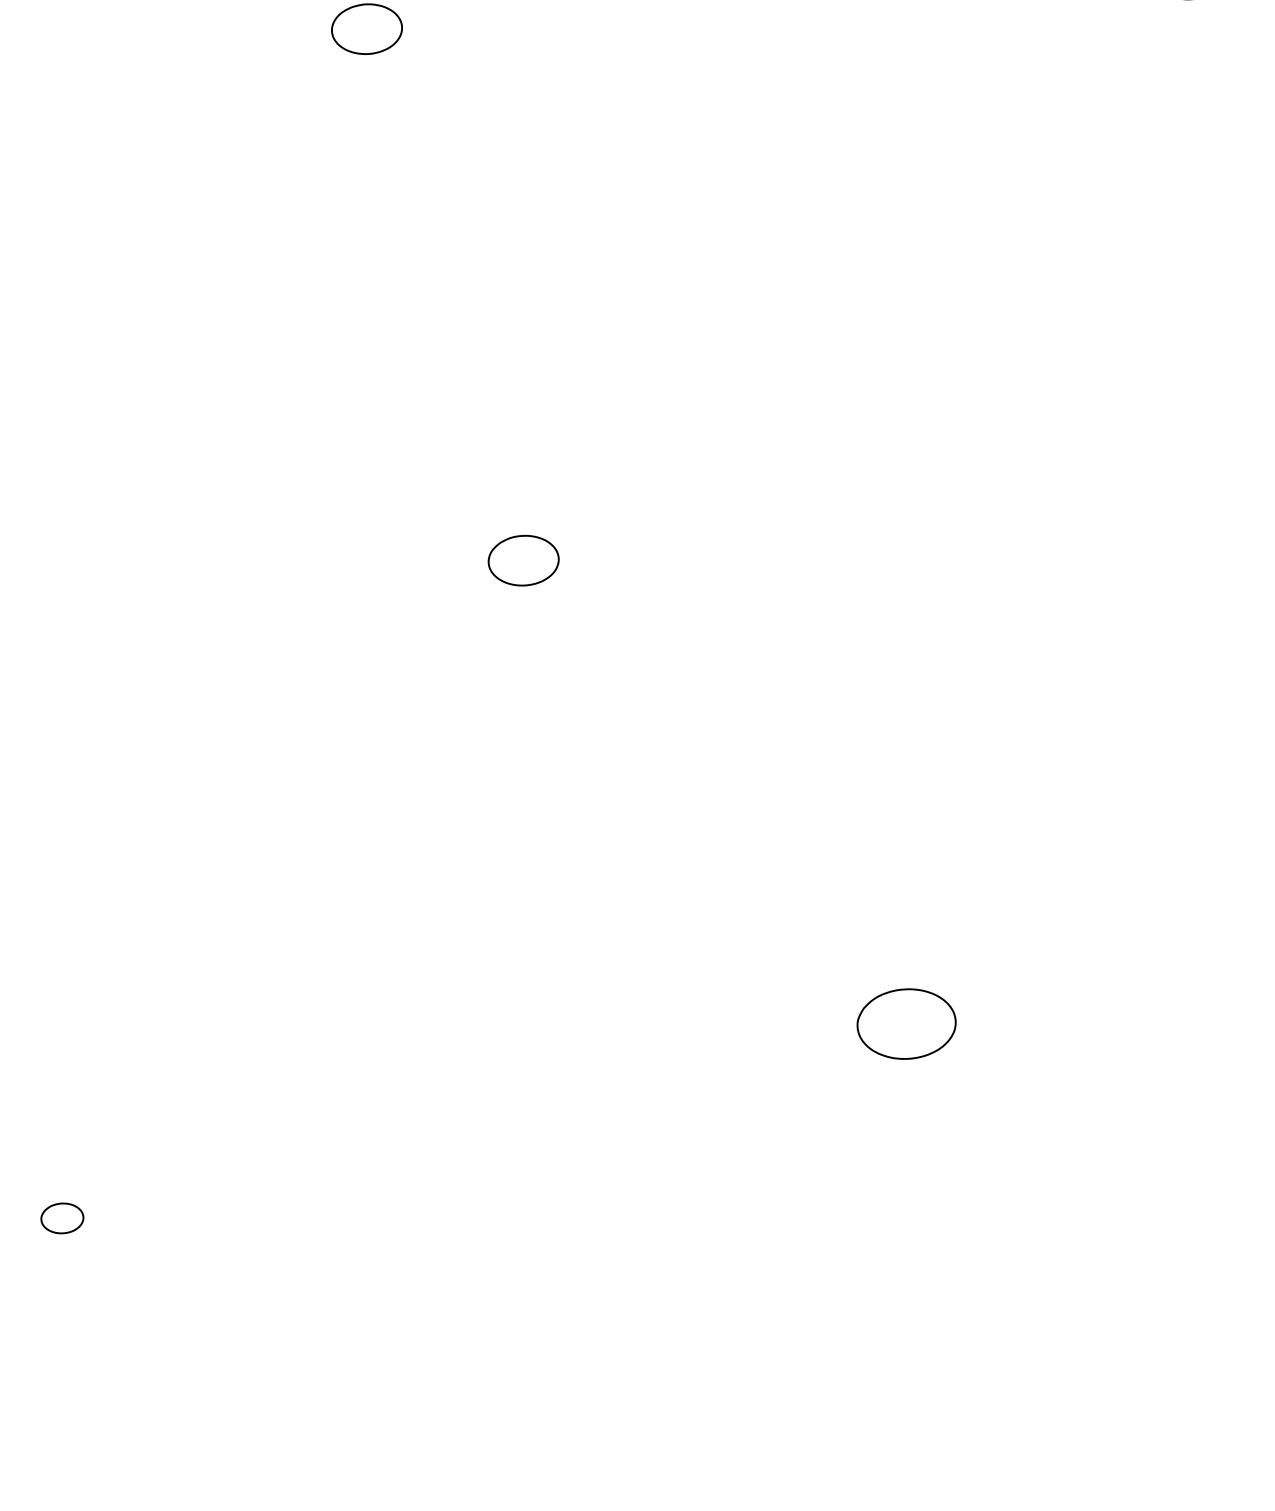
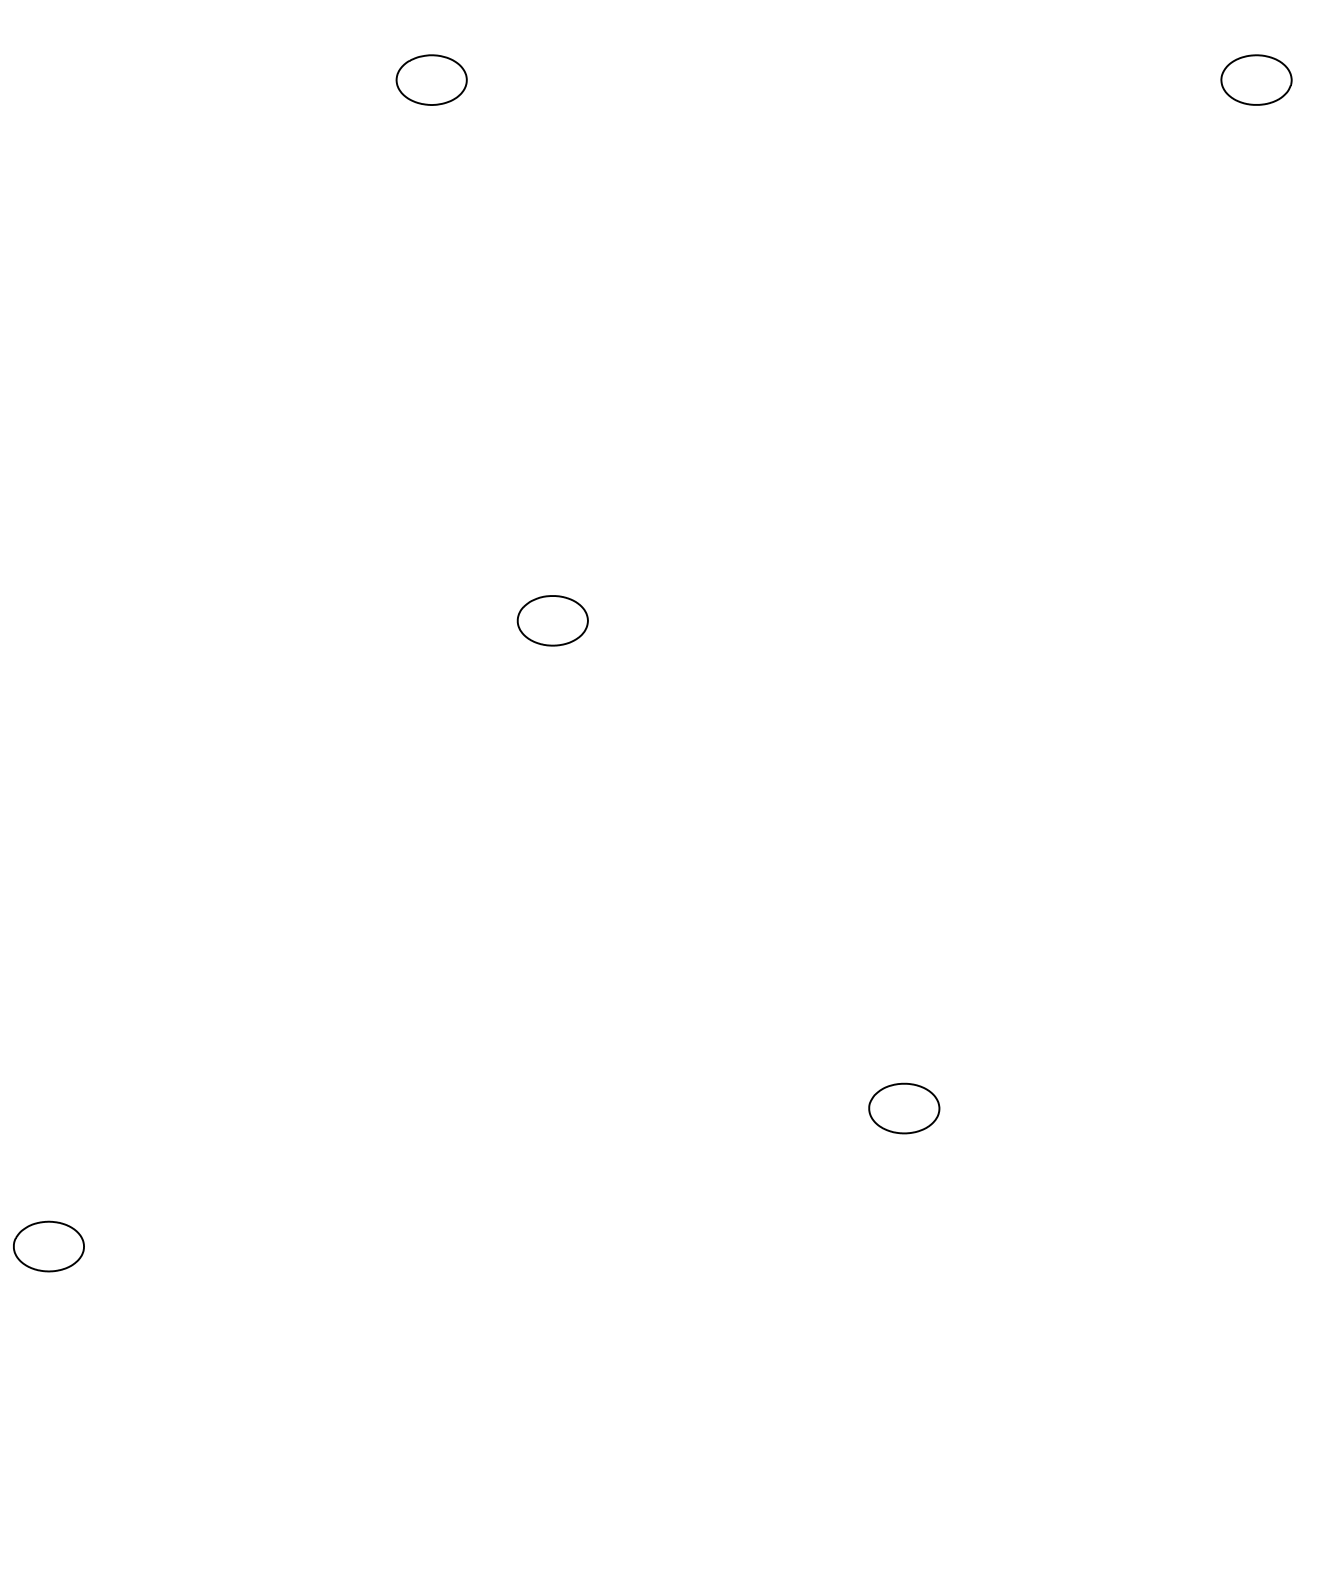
part: (906, 1023) -> (904, 1108), size x0.71
part: (61, 1218) -> (48, 1246), size x1.67

